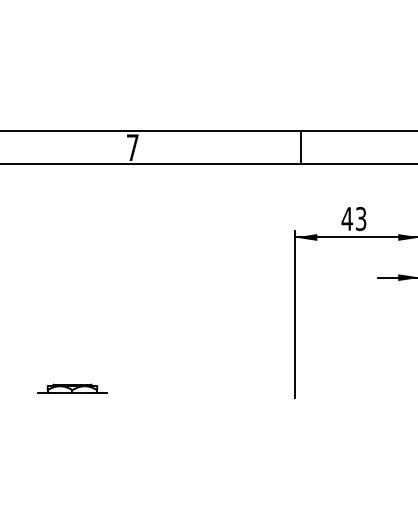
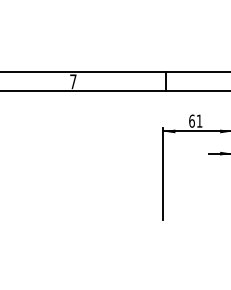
text: (353, 217) -> (195, 120), 43 -> 61
part: (71, 387) -> (39, 214), removed

